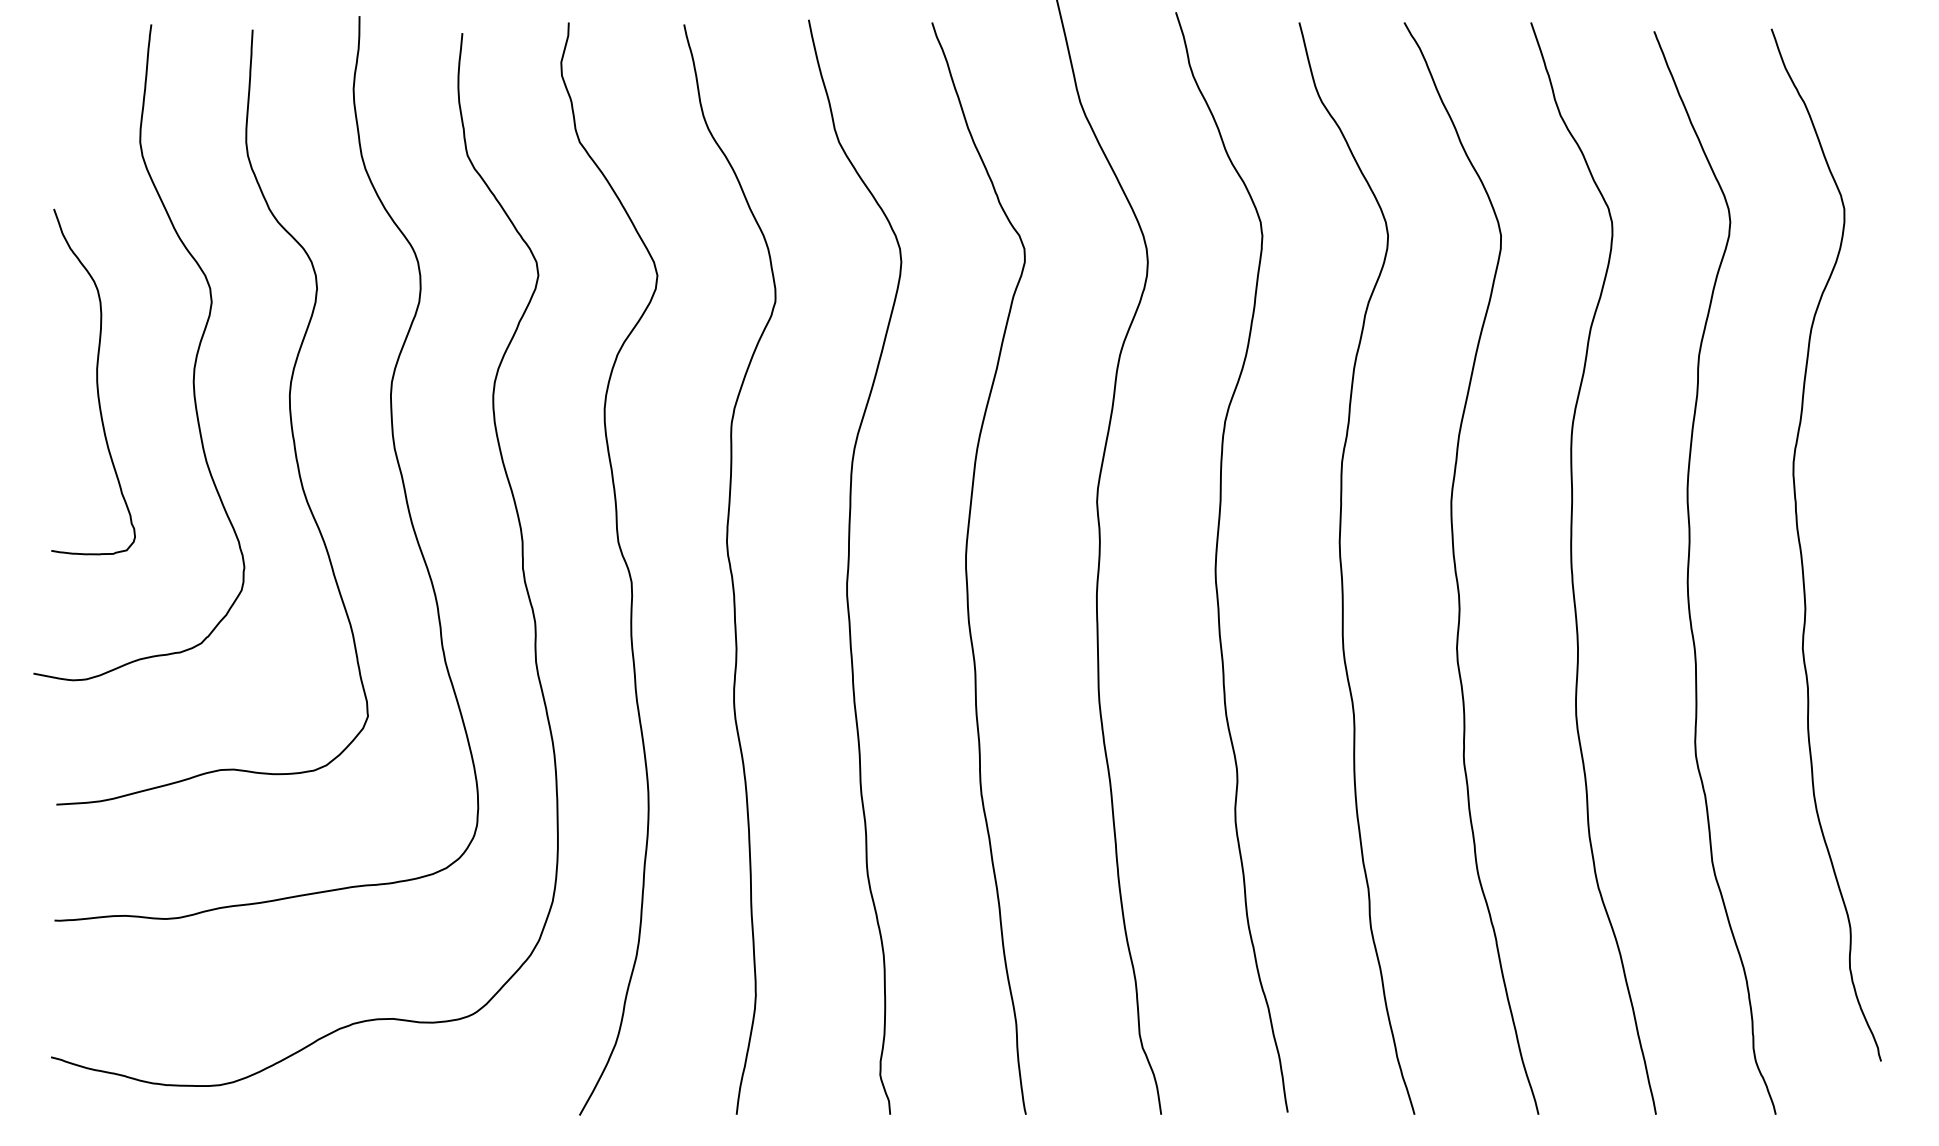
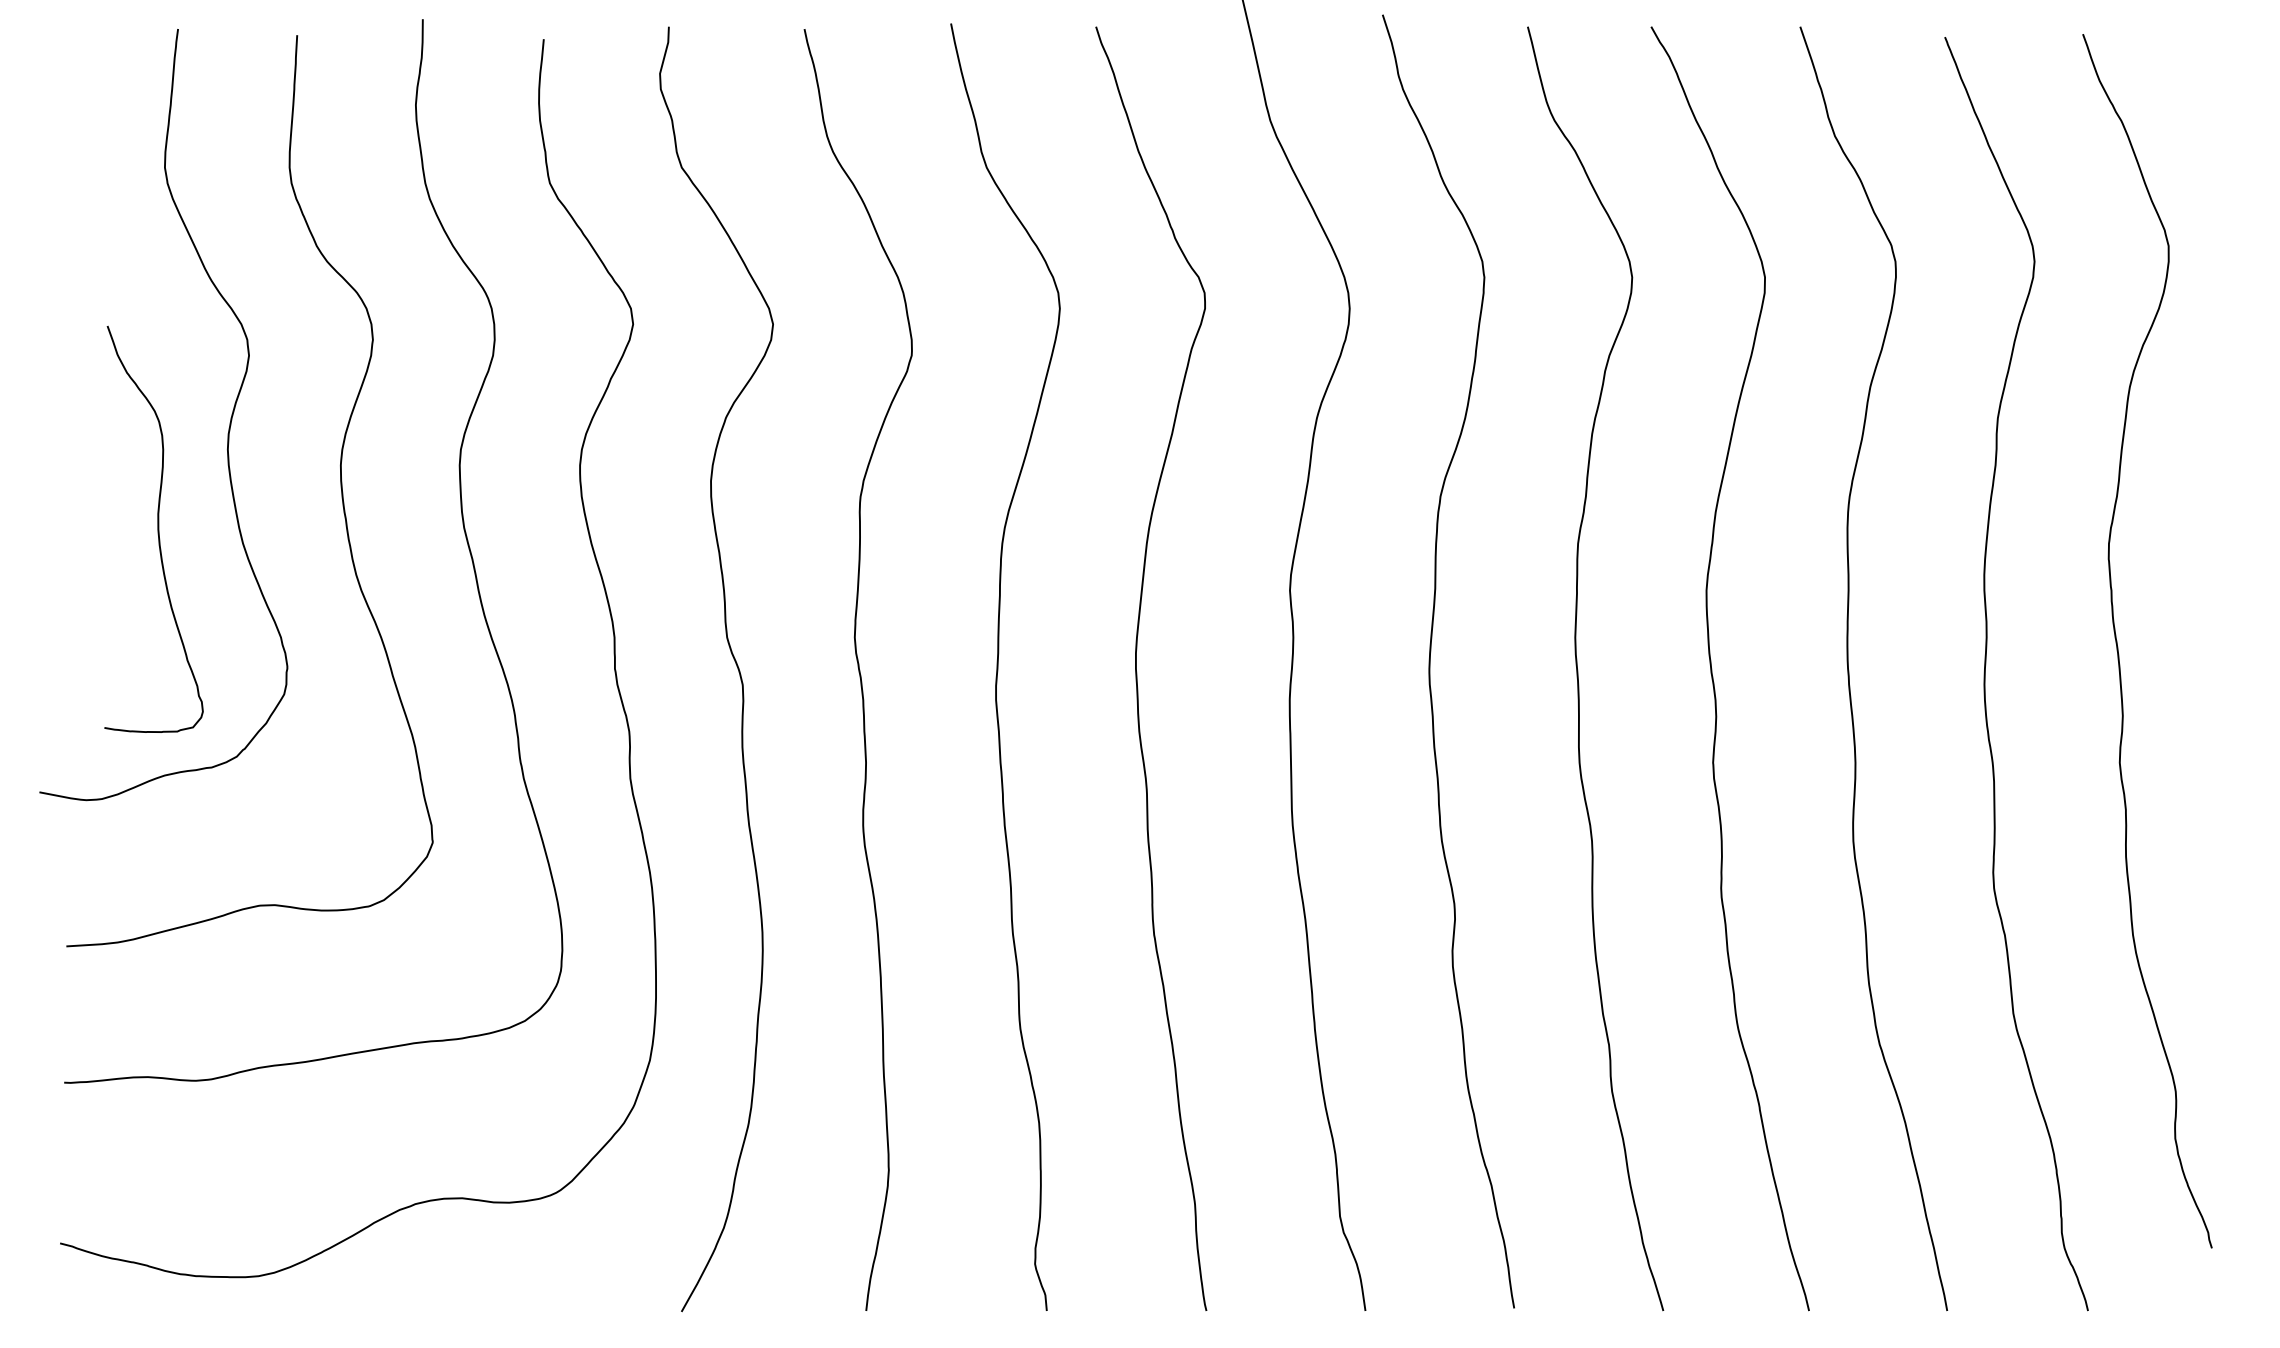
curve: (96, 381) -> (157, 528), moved

